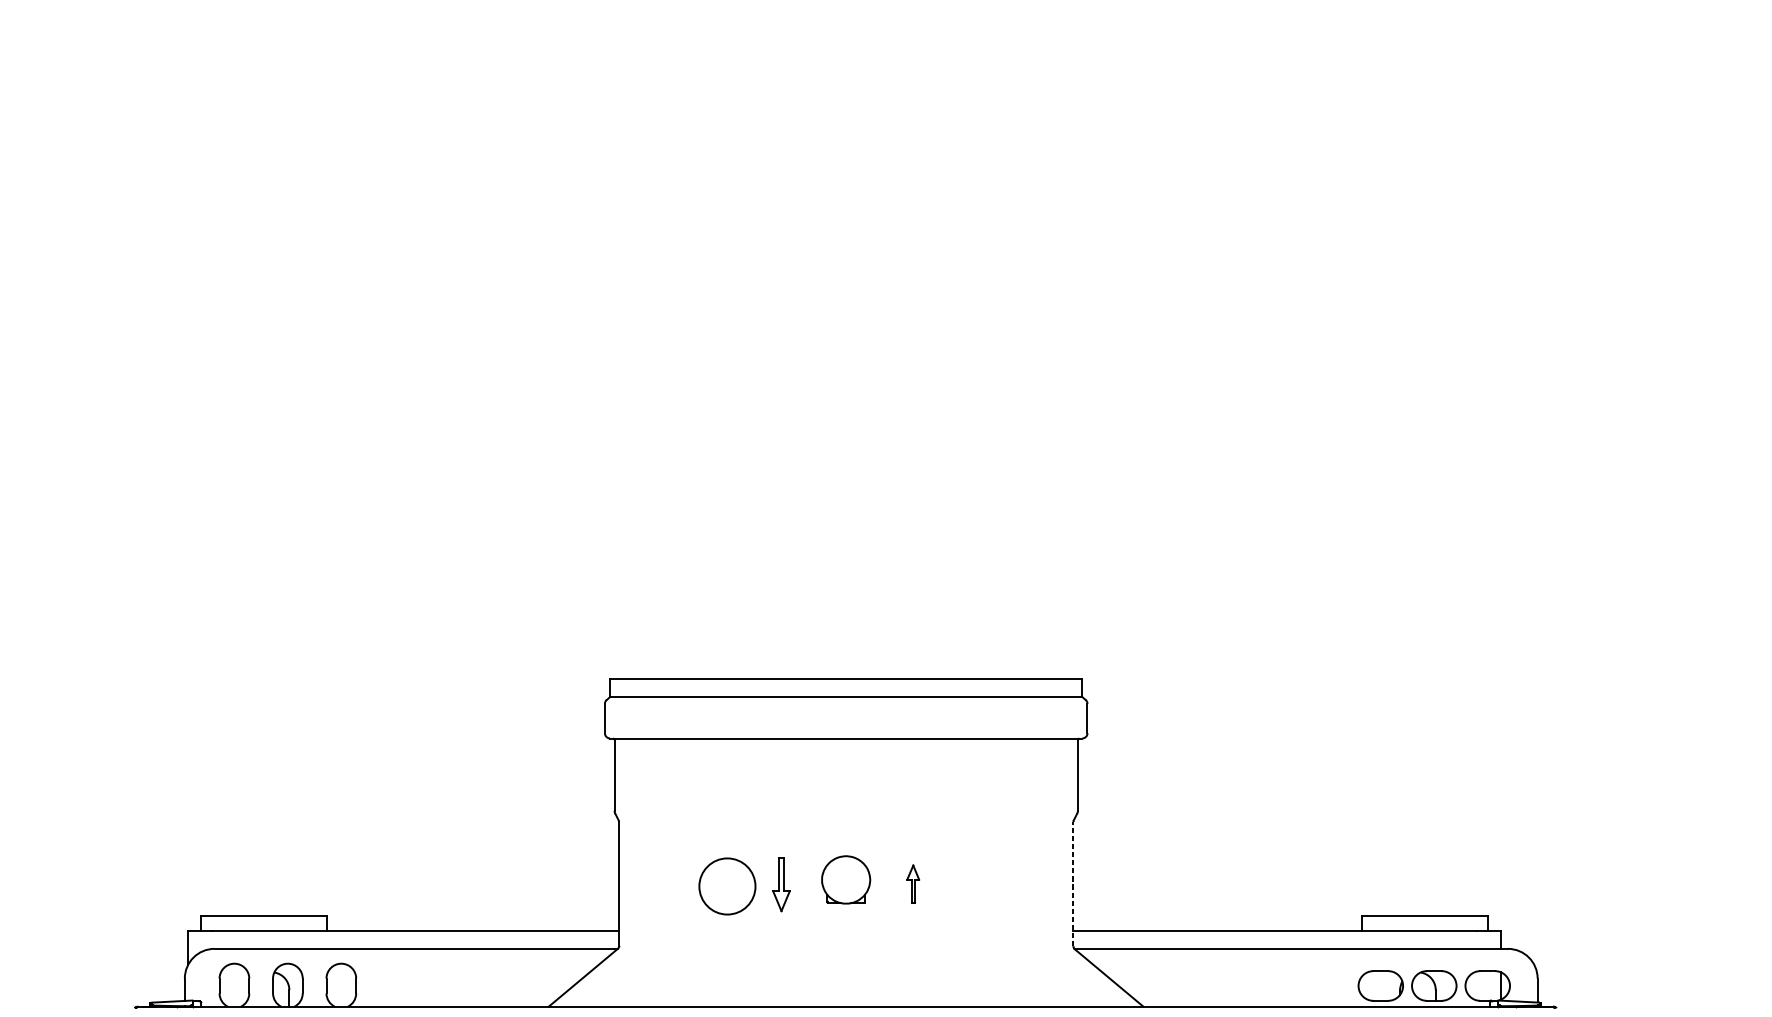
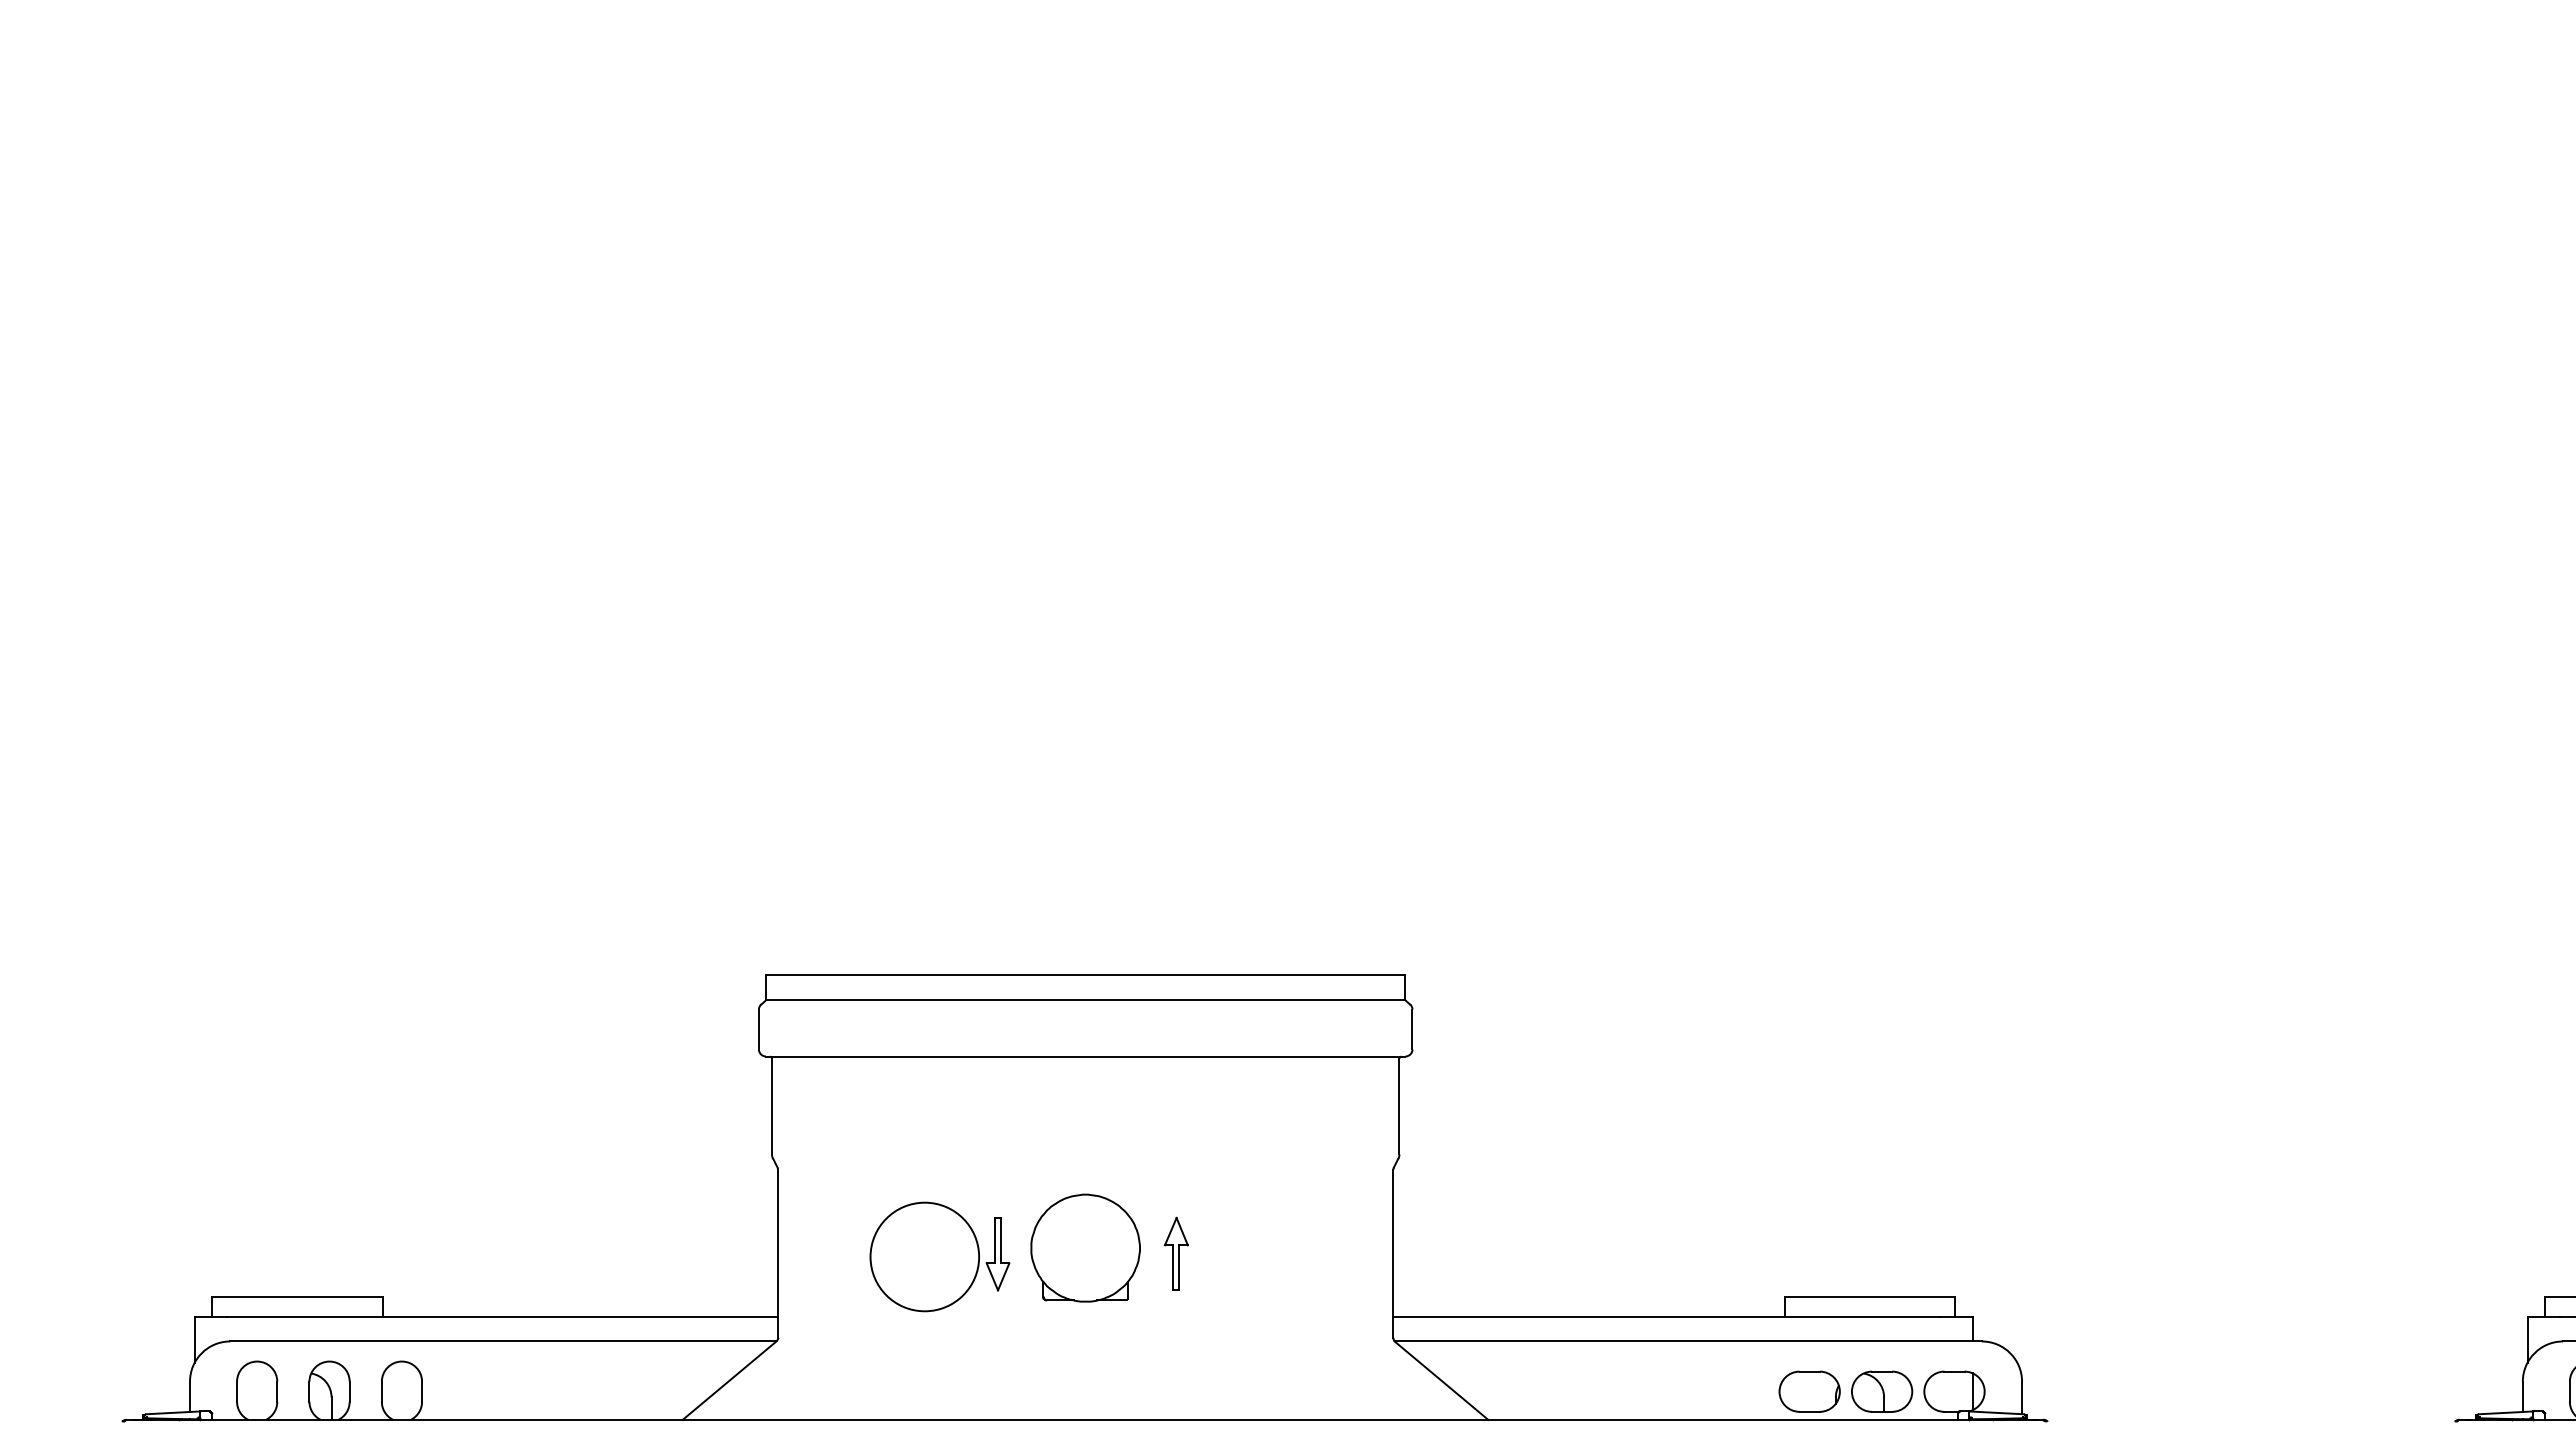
part: (846, 879) -> (1085, 1247), size x1.67
part: (913, 883) -> (1176, 1253), size x1.43
line: (1073, 883) -> (1393, 1253), dashed -> solid
circle: (727, 886) -> (924, 1256), size x1.43

